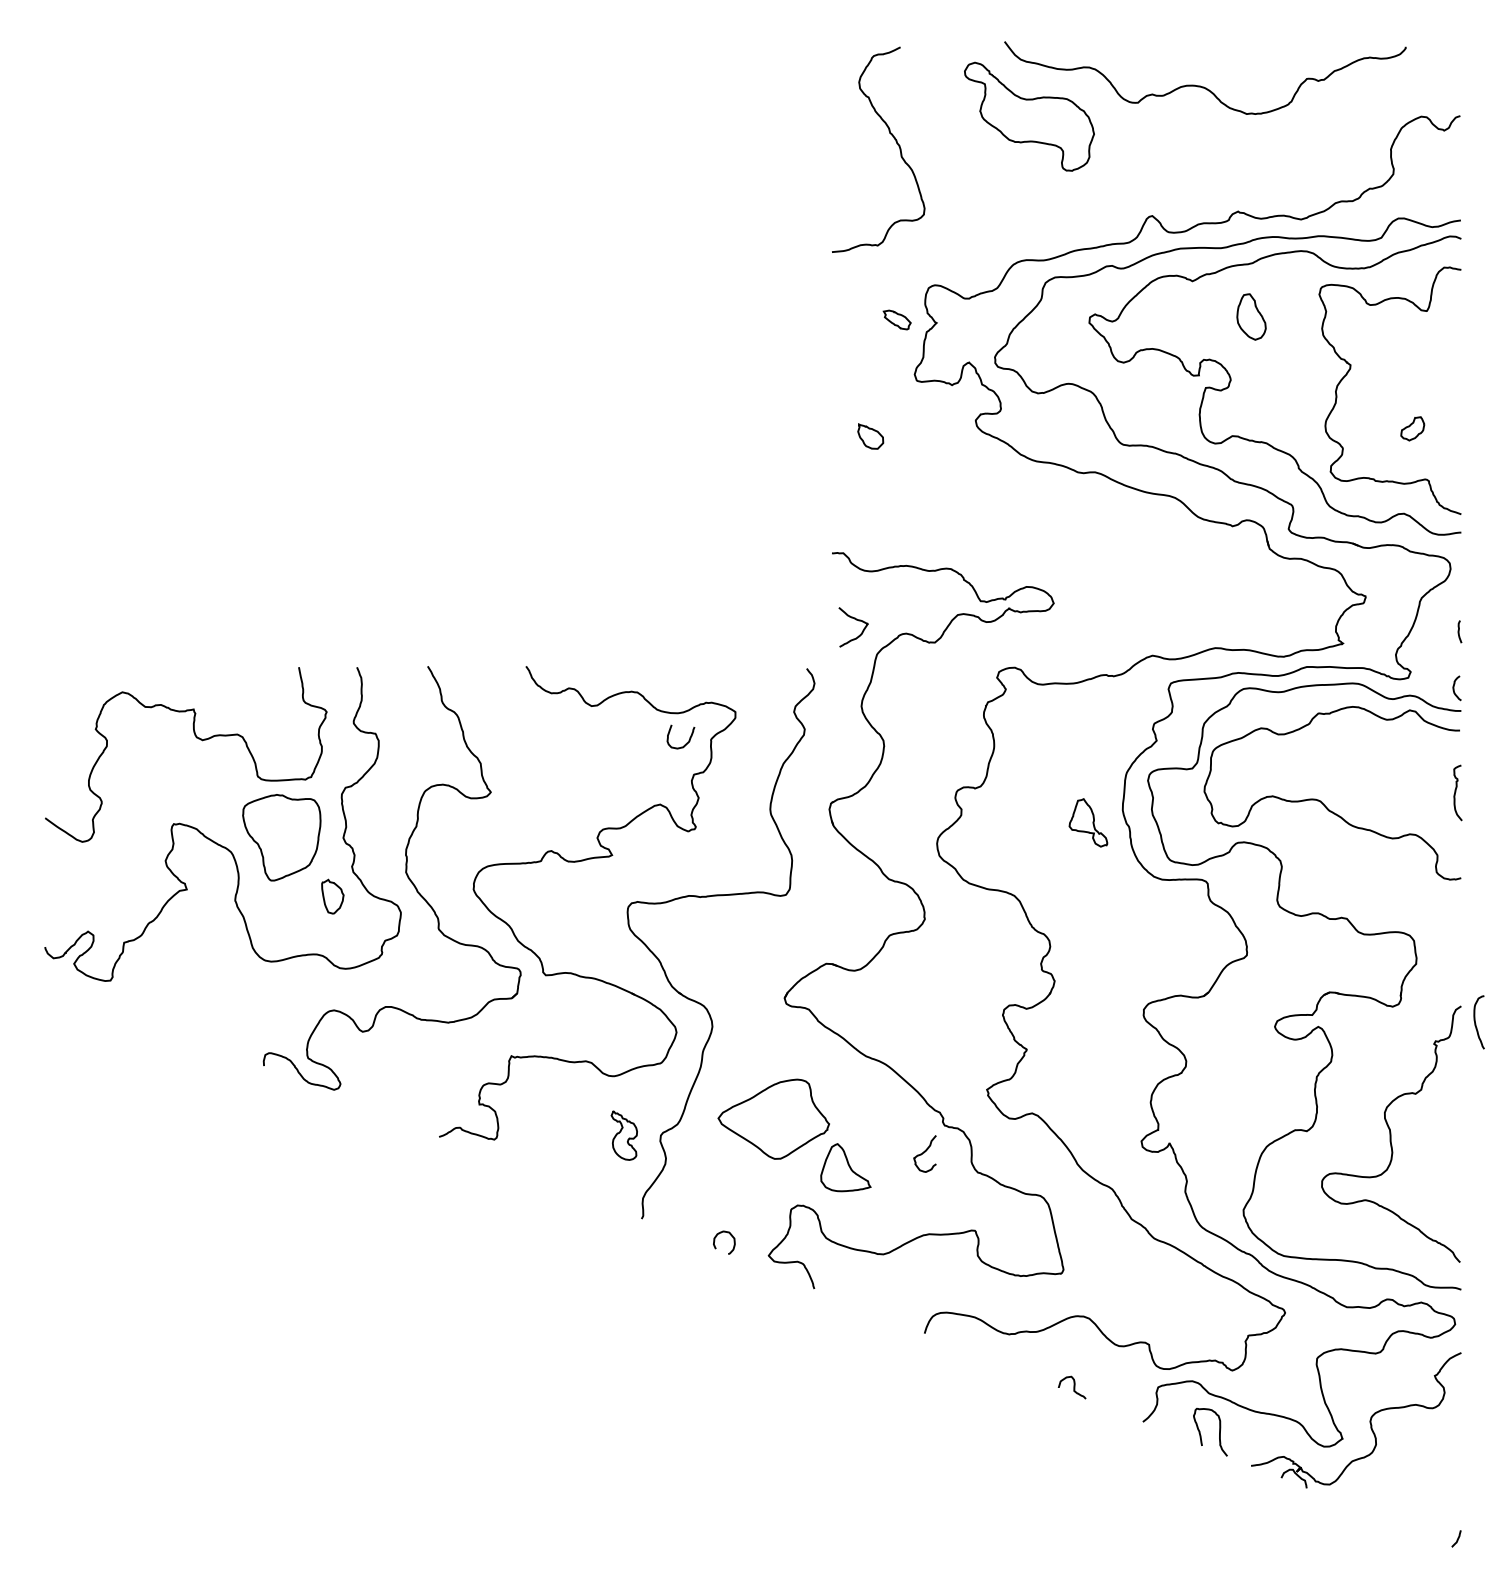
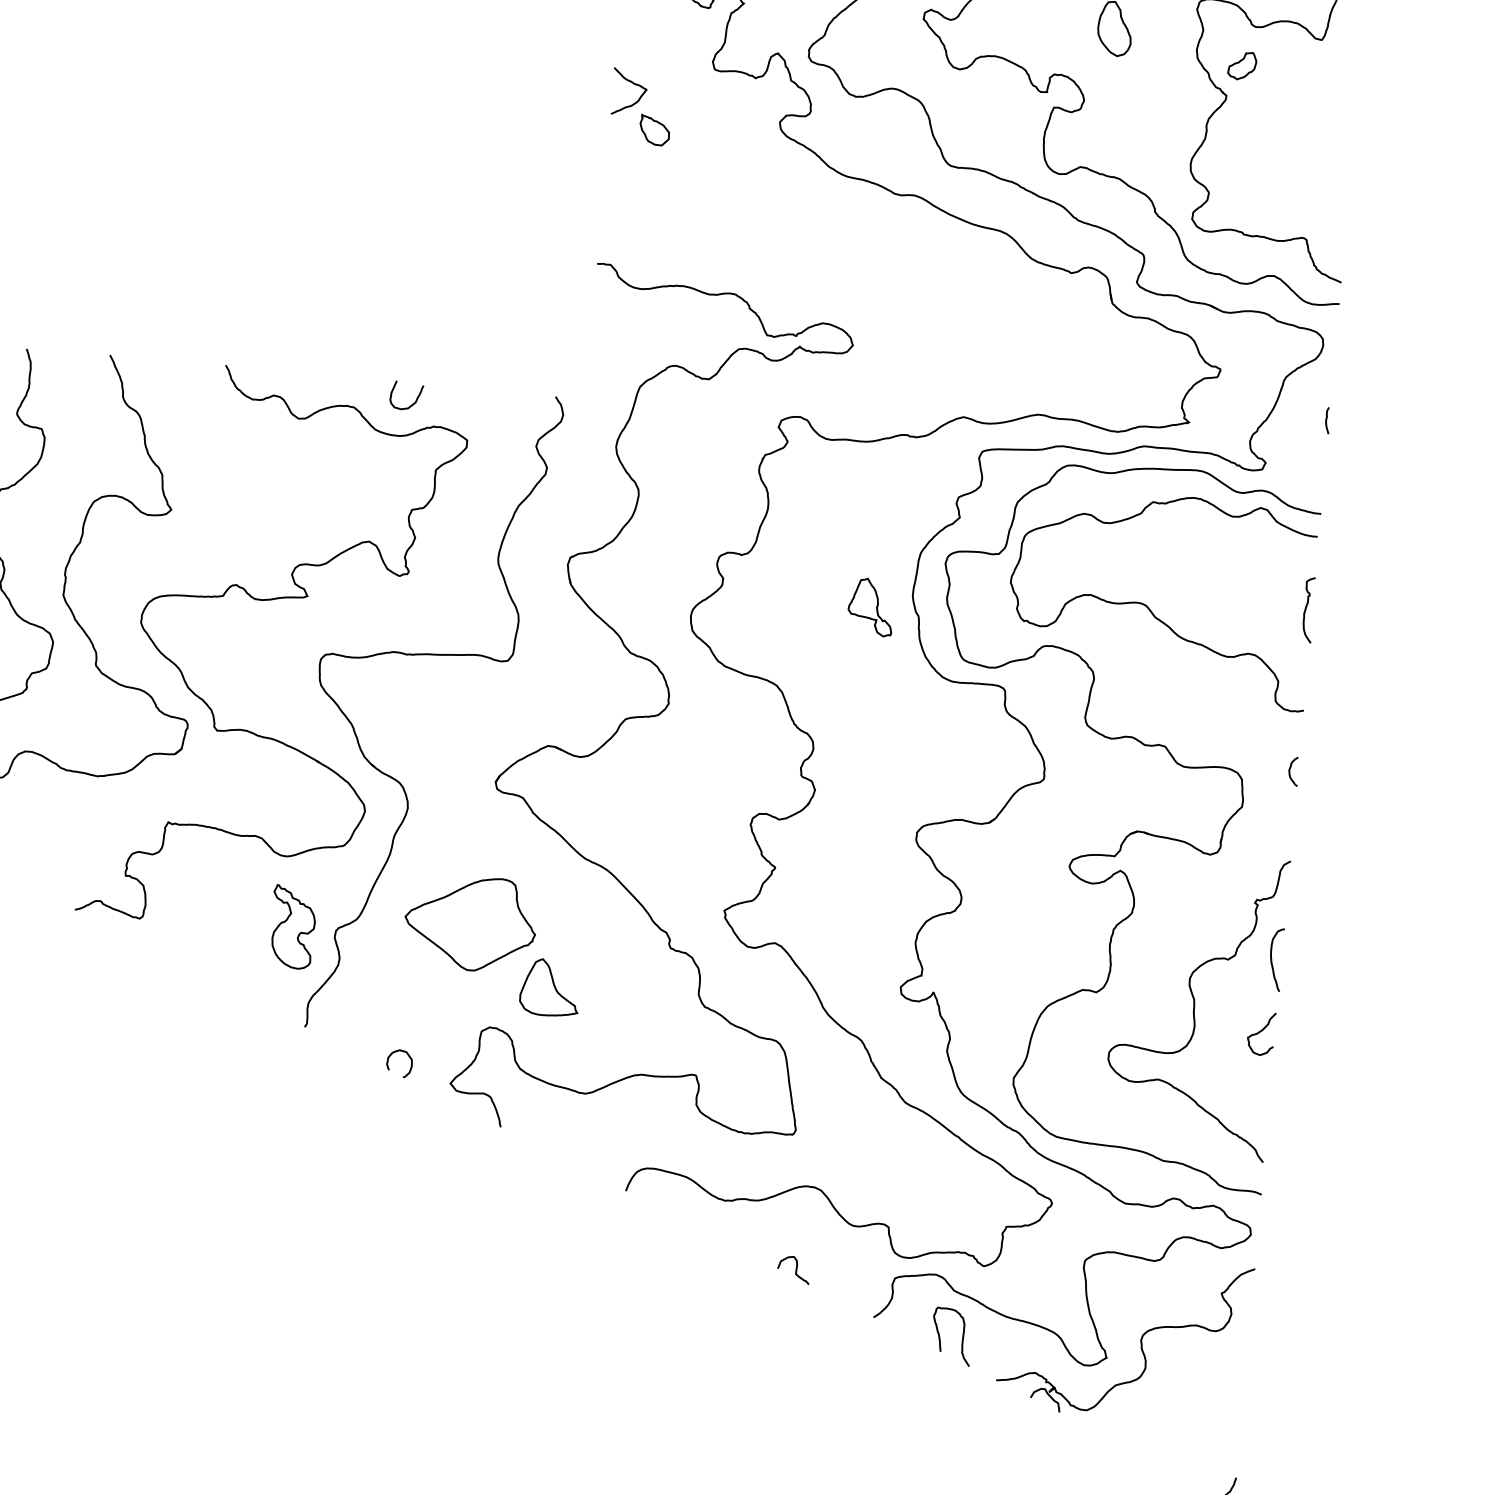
part: (1412, 428) -> (1242, 65), moved
curve: (856, 620) -> (633, 84), moved
curve: (1454, 688) -> (1290, 771), moved
curve: (686, 742) -> (412, 403), moved
curve: (1476, 1023) -> (1272, 960), moved
part: (624, 1135) -> (293, 927), size x1.43
curve: (924, 1153) -> (1260, 1033), moved

